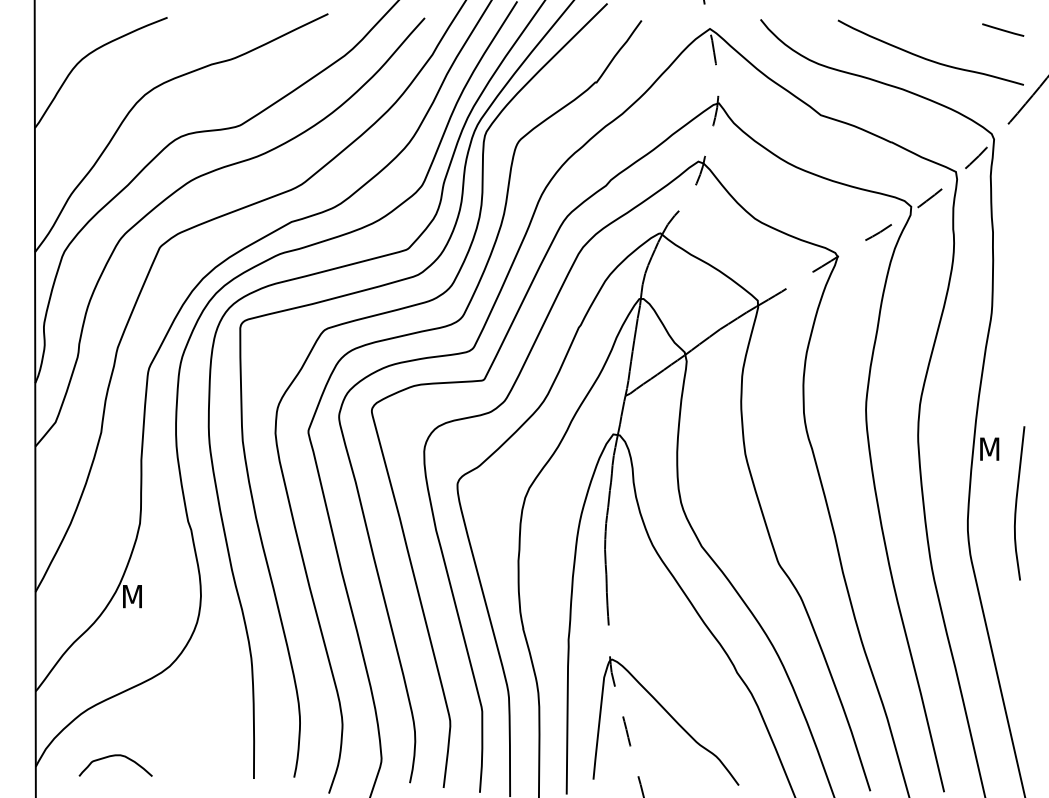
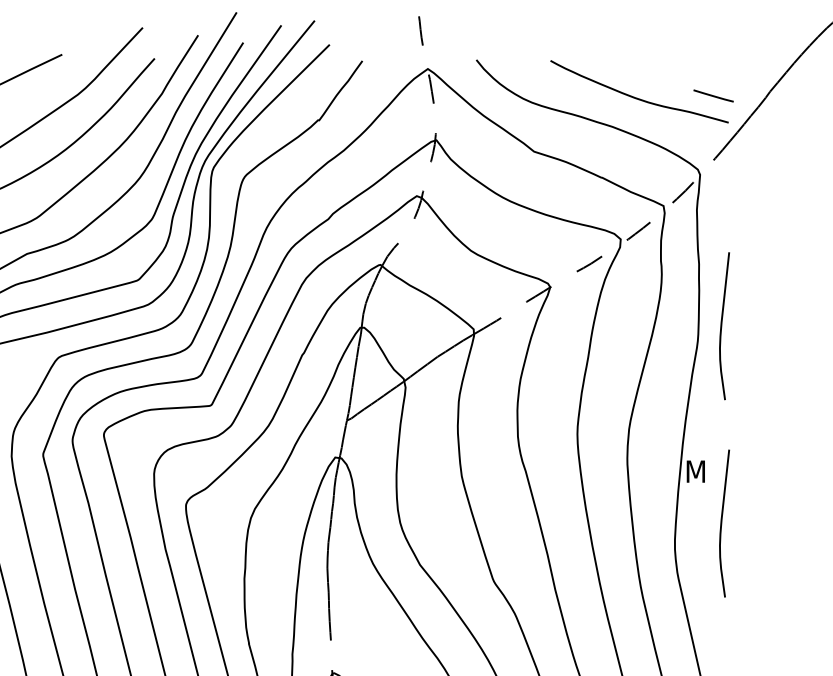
line: (1003, 29) -> (713, 95), moved
curve: (1017, 297) -> (722, 326), added

